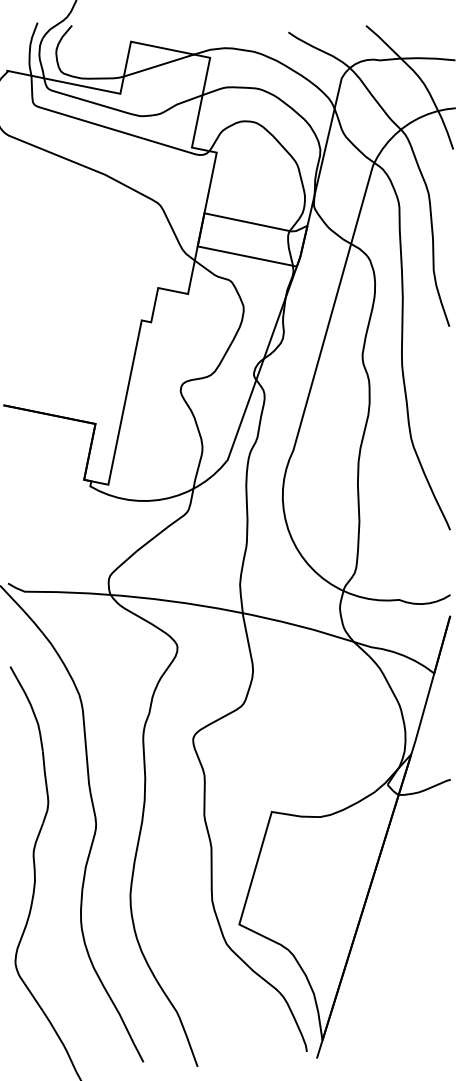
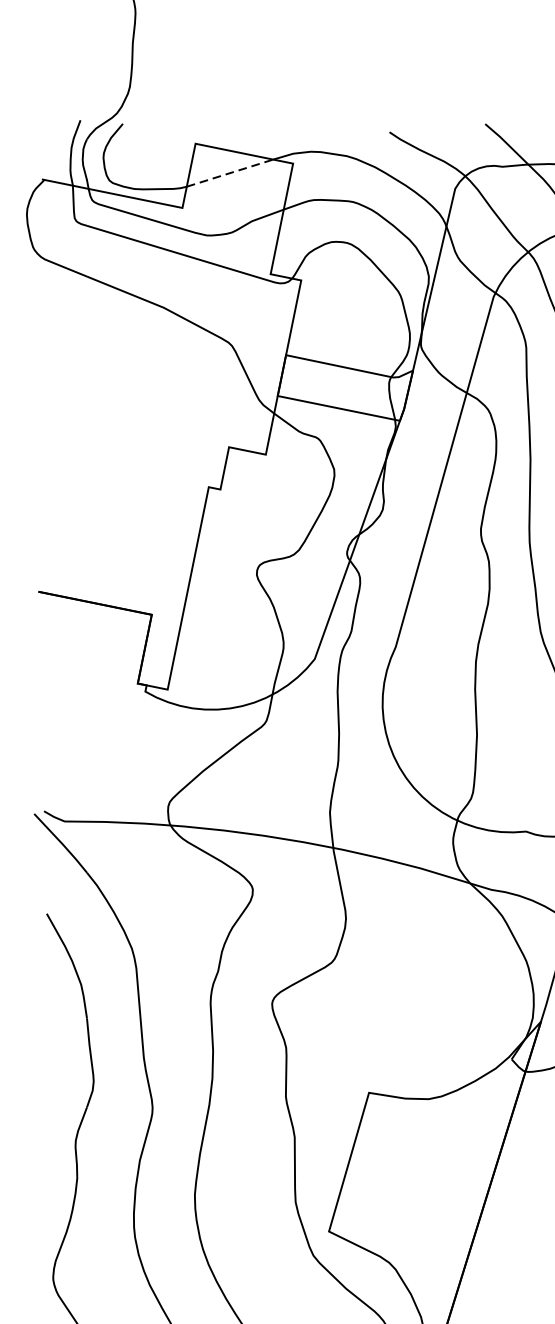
line: (159, 65) -> (230, 173), solid -> dashed

